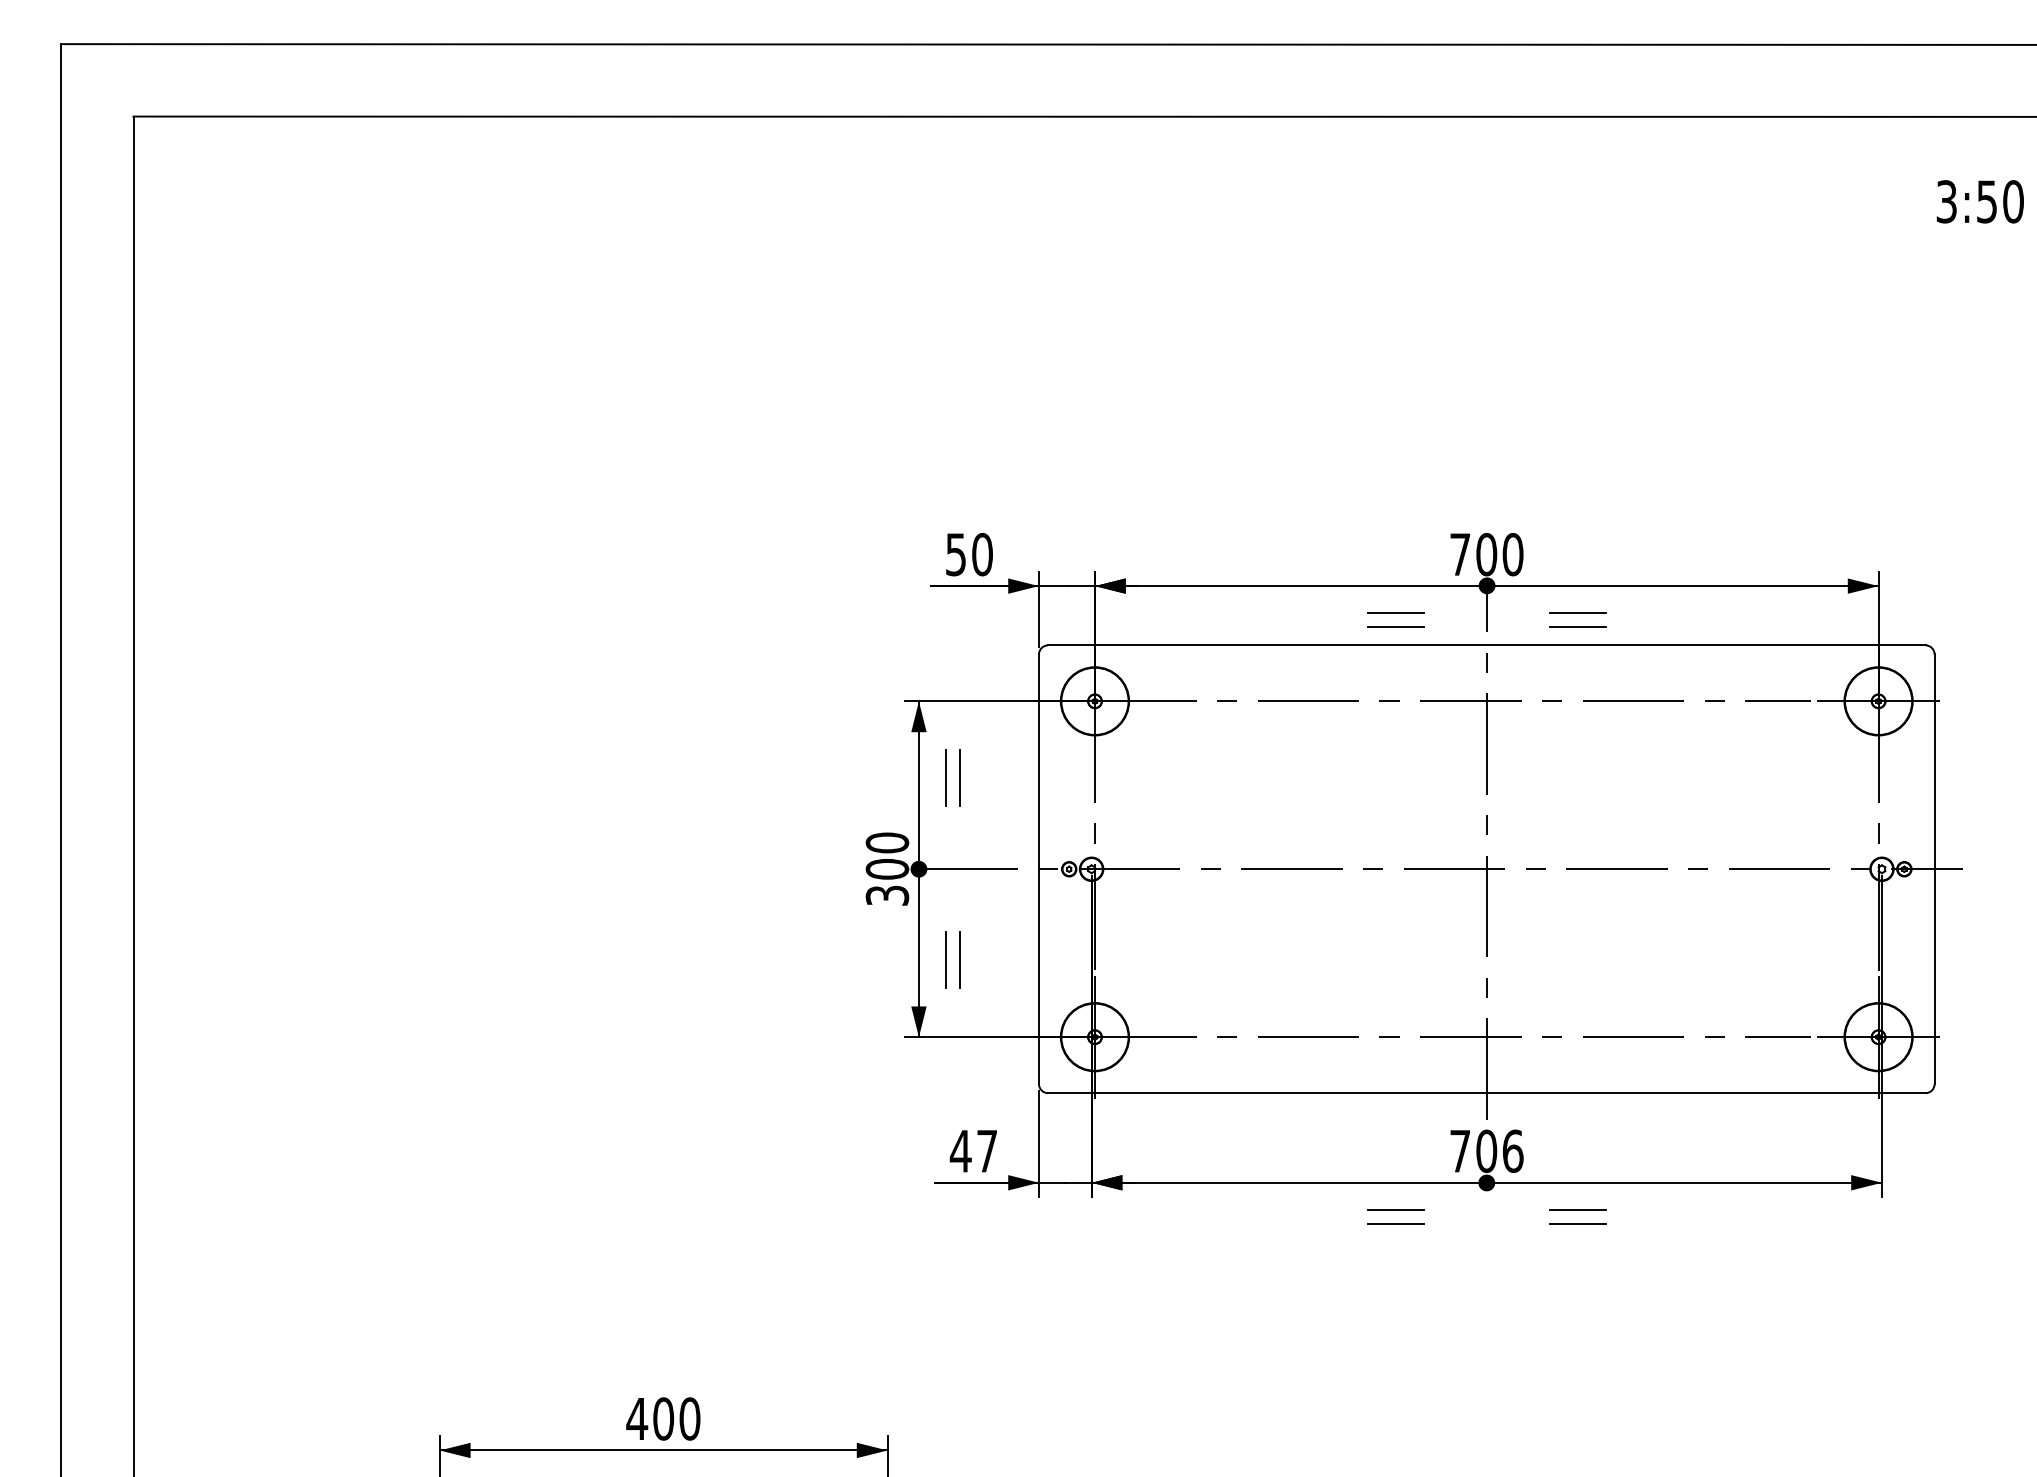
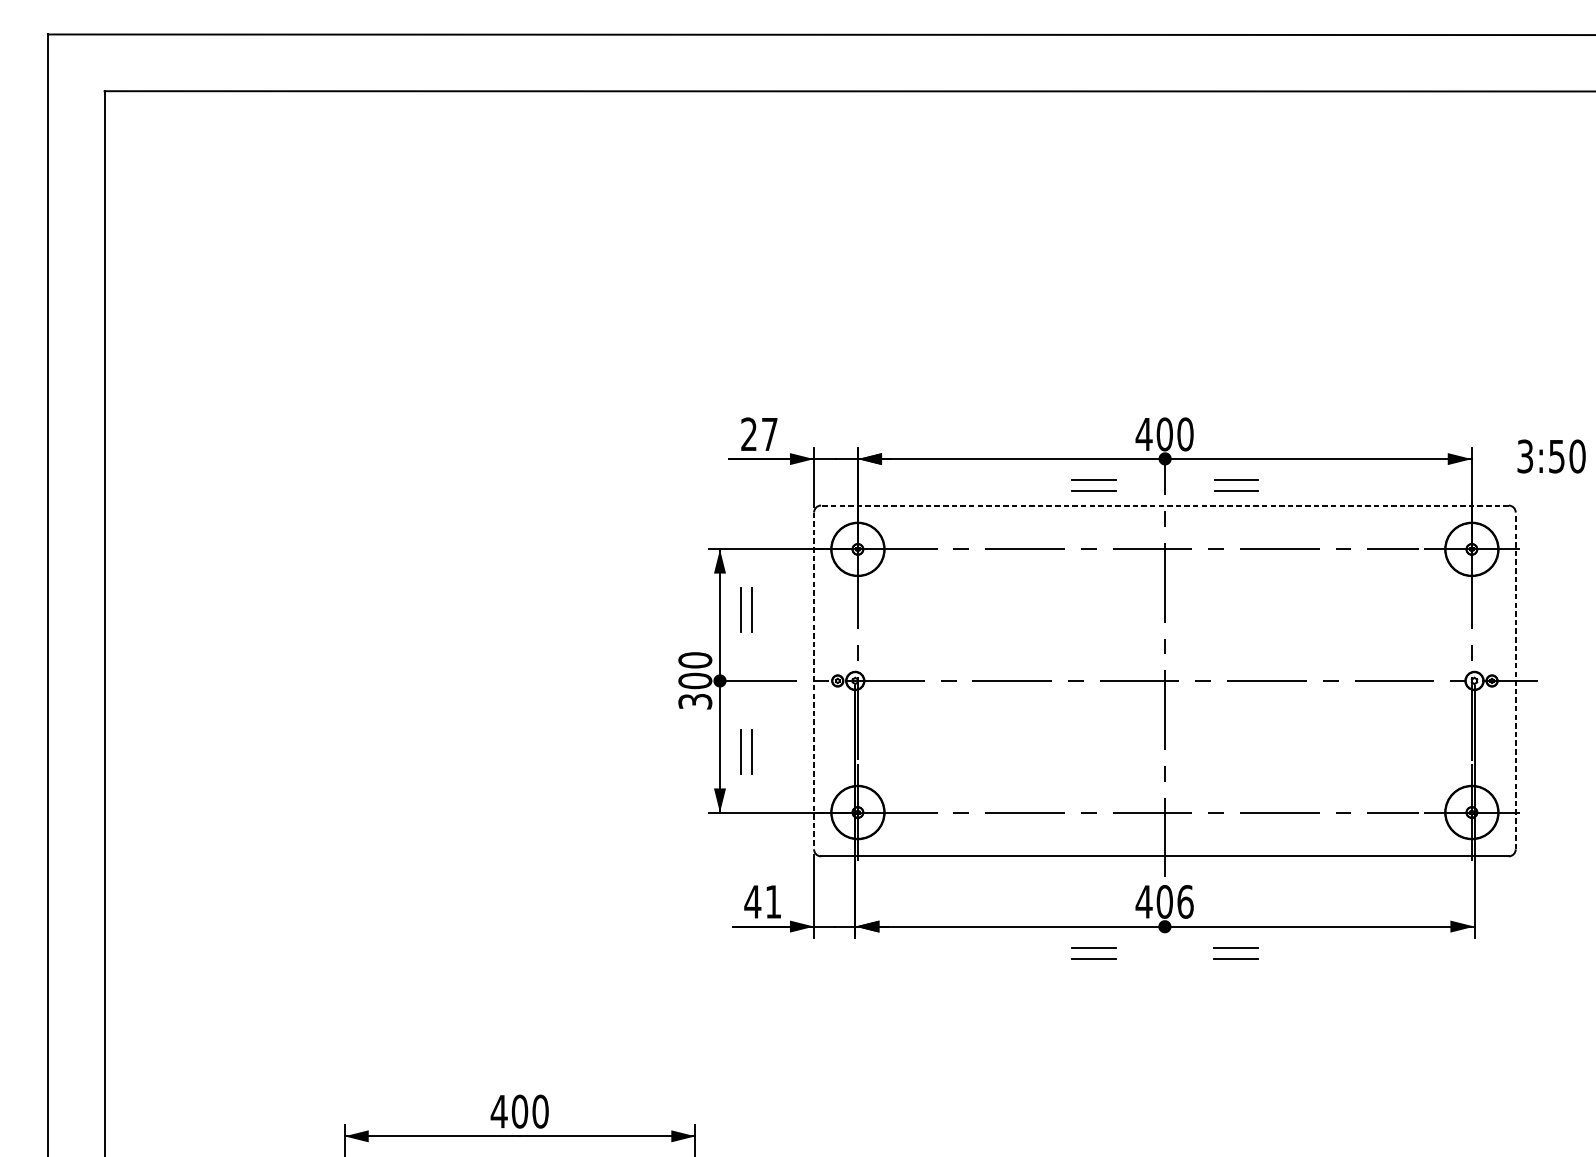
text: (1979, 201) -> (1550, 456), moved
text: (969, 554) -> (759, 434), 50 -> 27
text: (1460, 554) -> (1144, 434), 700 -> 400
line: (1486, 645) -> (1164, 505), solid -> dashed
line: (1039, 869) -> (814, 681), solid -> dashed
line: (1934, 869) -> (1515, 681), solid -> dashed
text: (986, 1151) -> (772, 902), 47 -> 41
text: (1460, 1151) -> (1144, 902), 706 -> 406

